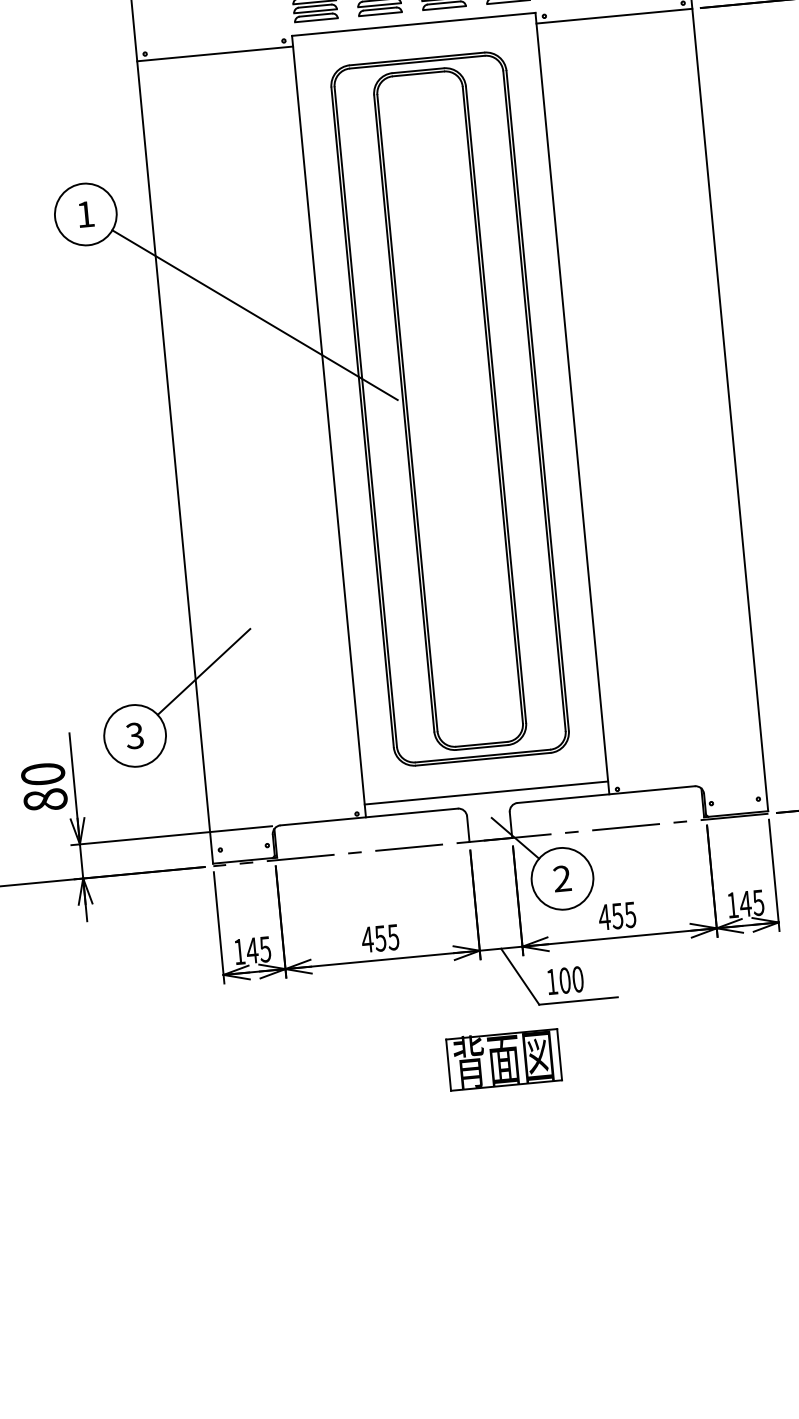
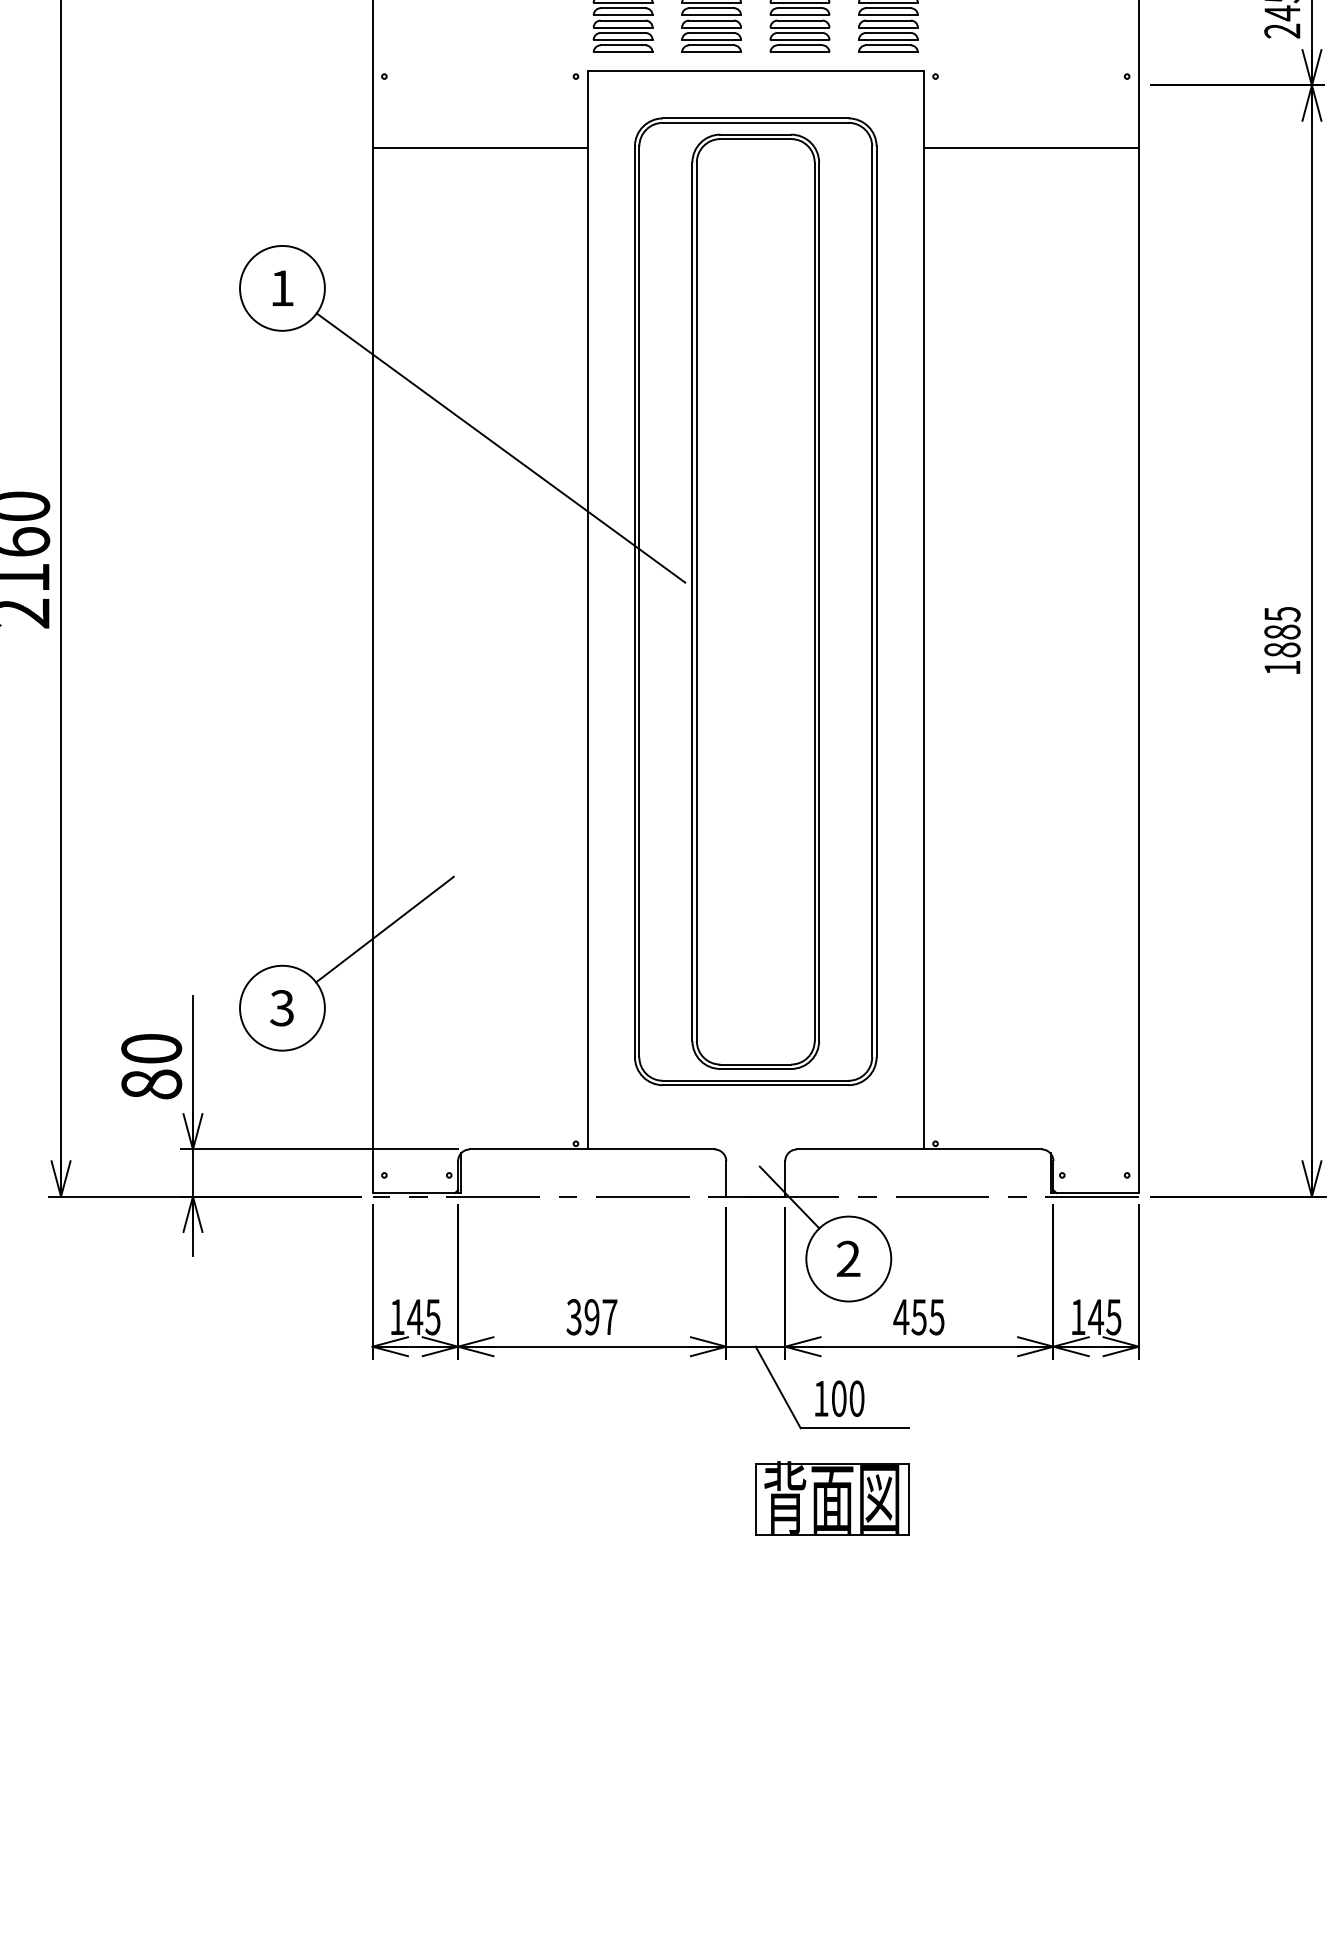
line: (613, 16) -> (1030, 148), moved
line: (214, 54) -> (479, 148), moved
line: (486, 792) -> (755, 1131), removed
text: (380, 938) -> (591, 1317), 455 -> 397
part: (504, 1059) -> (832, 1498), moved

